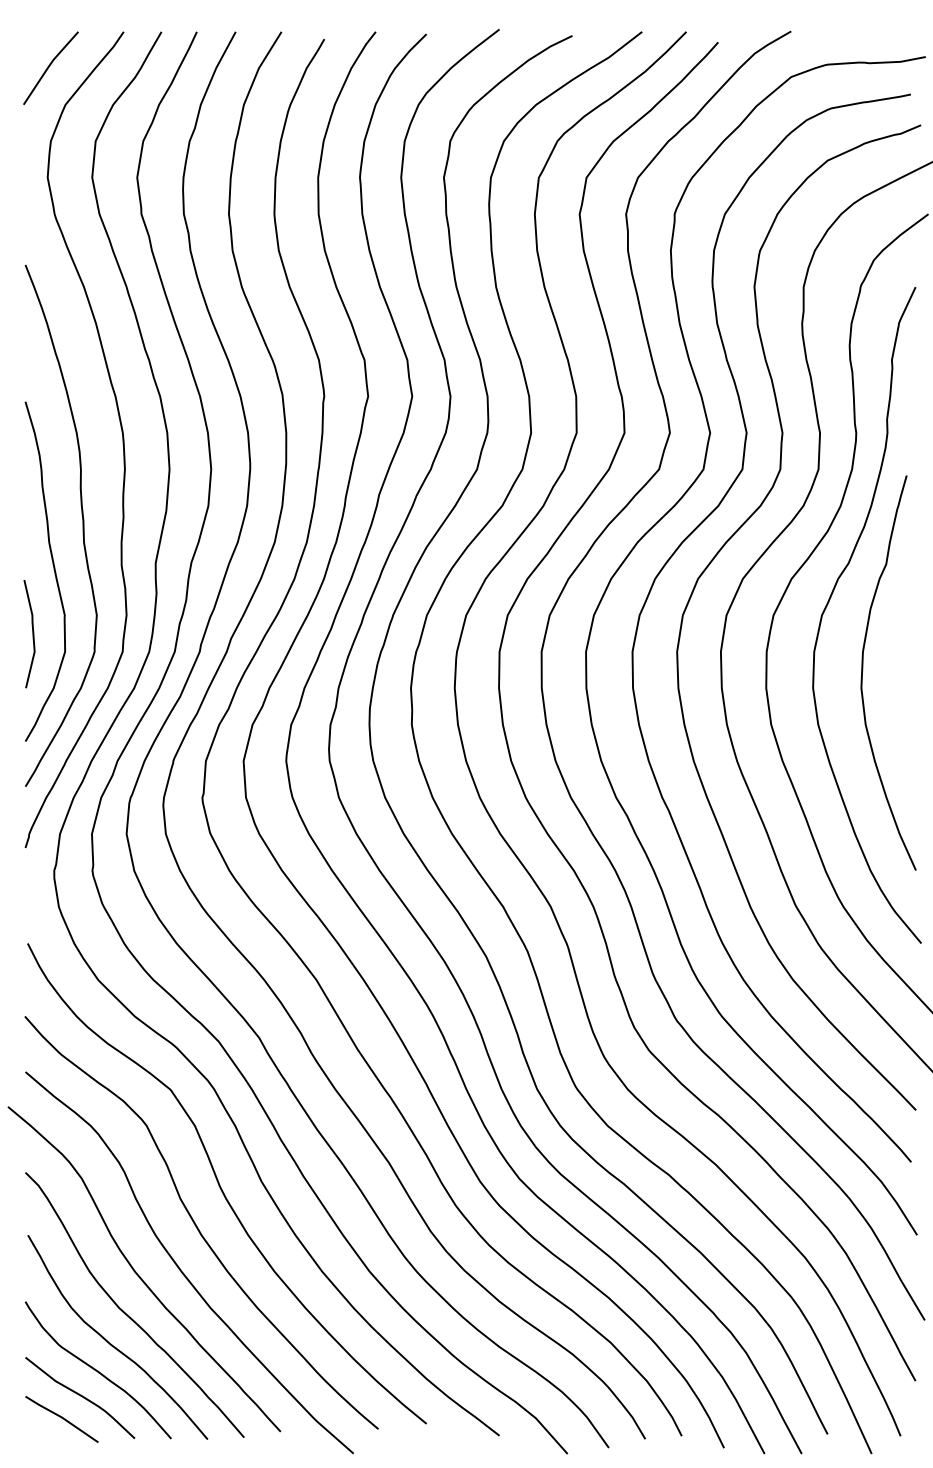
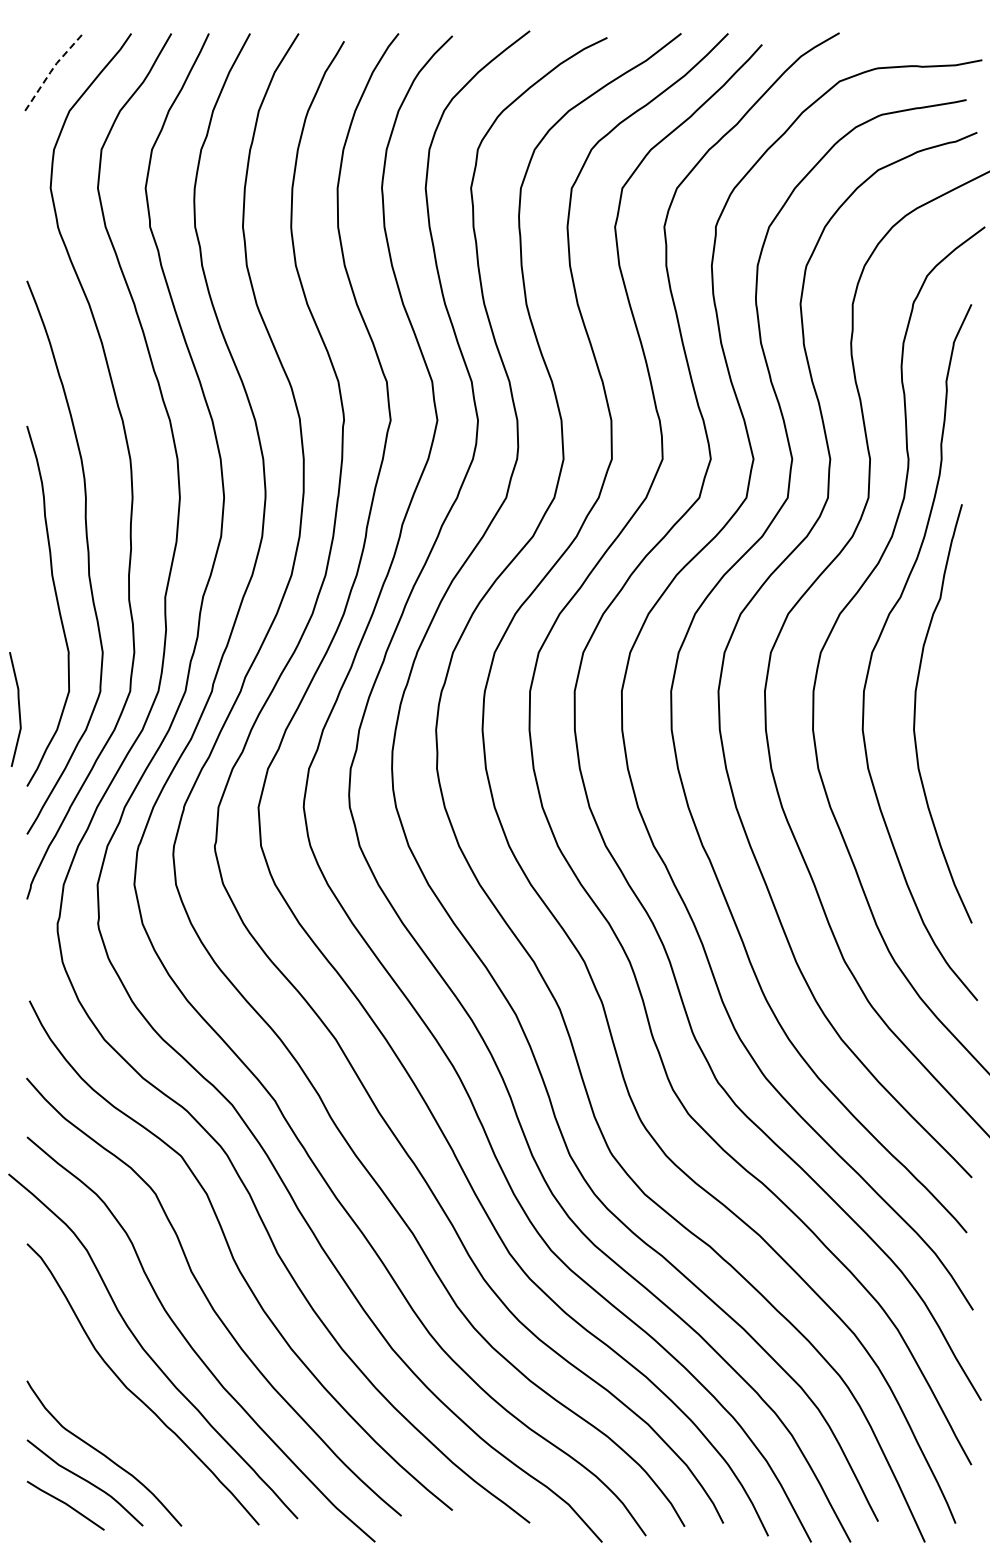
line: (48, 66) -> (51, 70), solid -> dashed
line: (32, 634) -> (18, 709), moved
curve: (110, 1342) -> (117, 1424), removed

